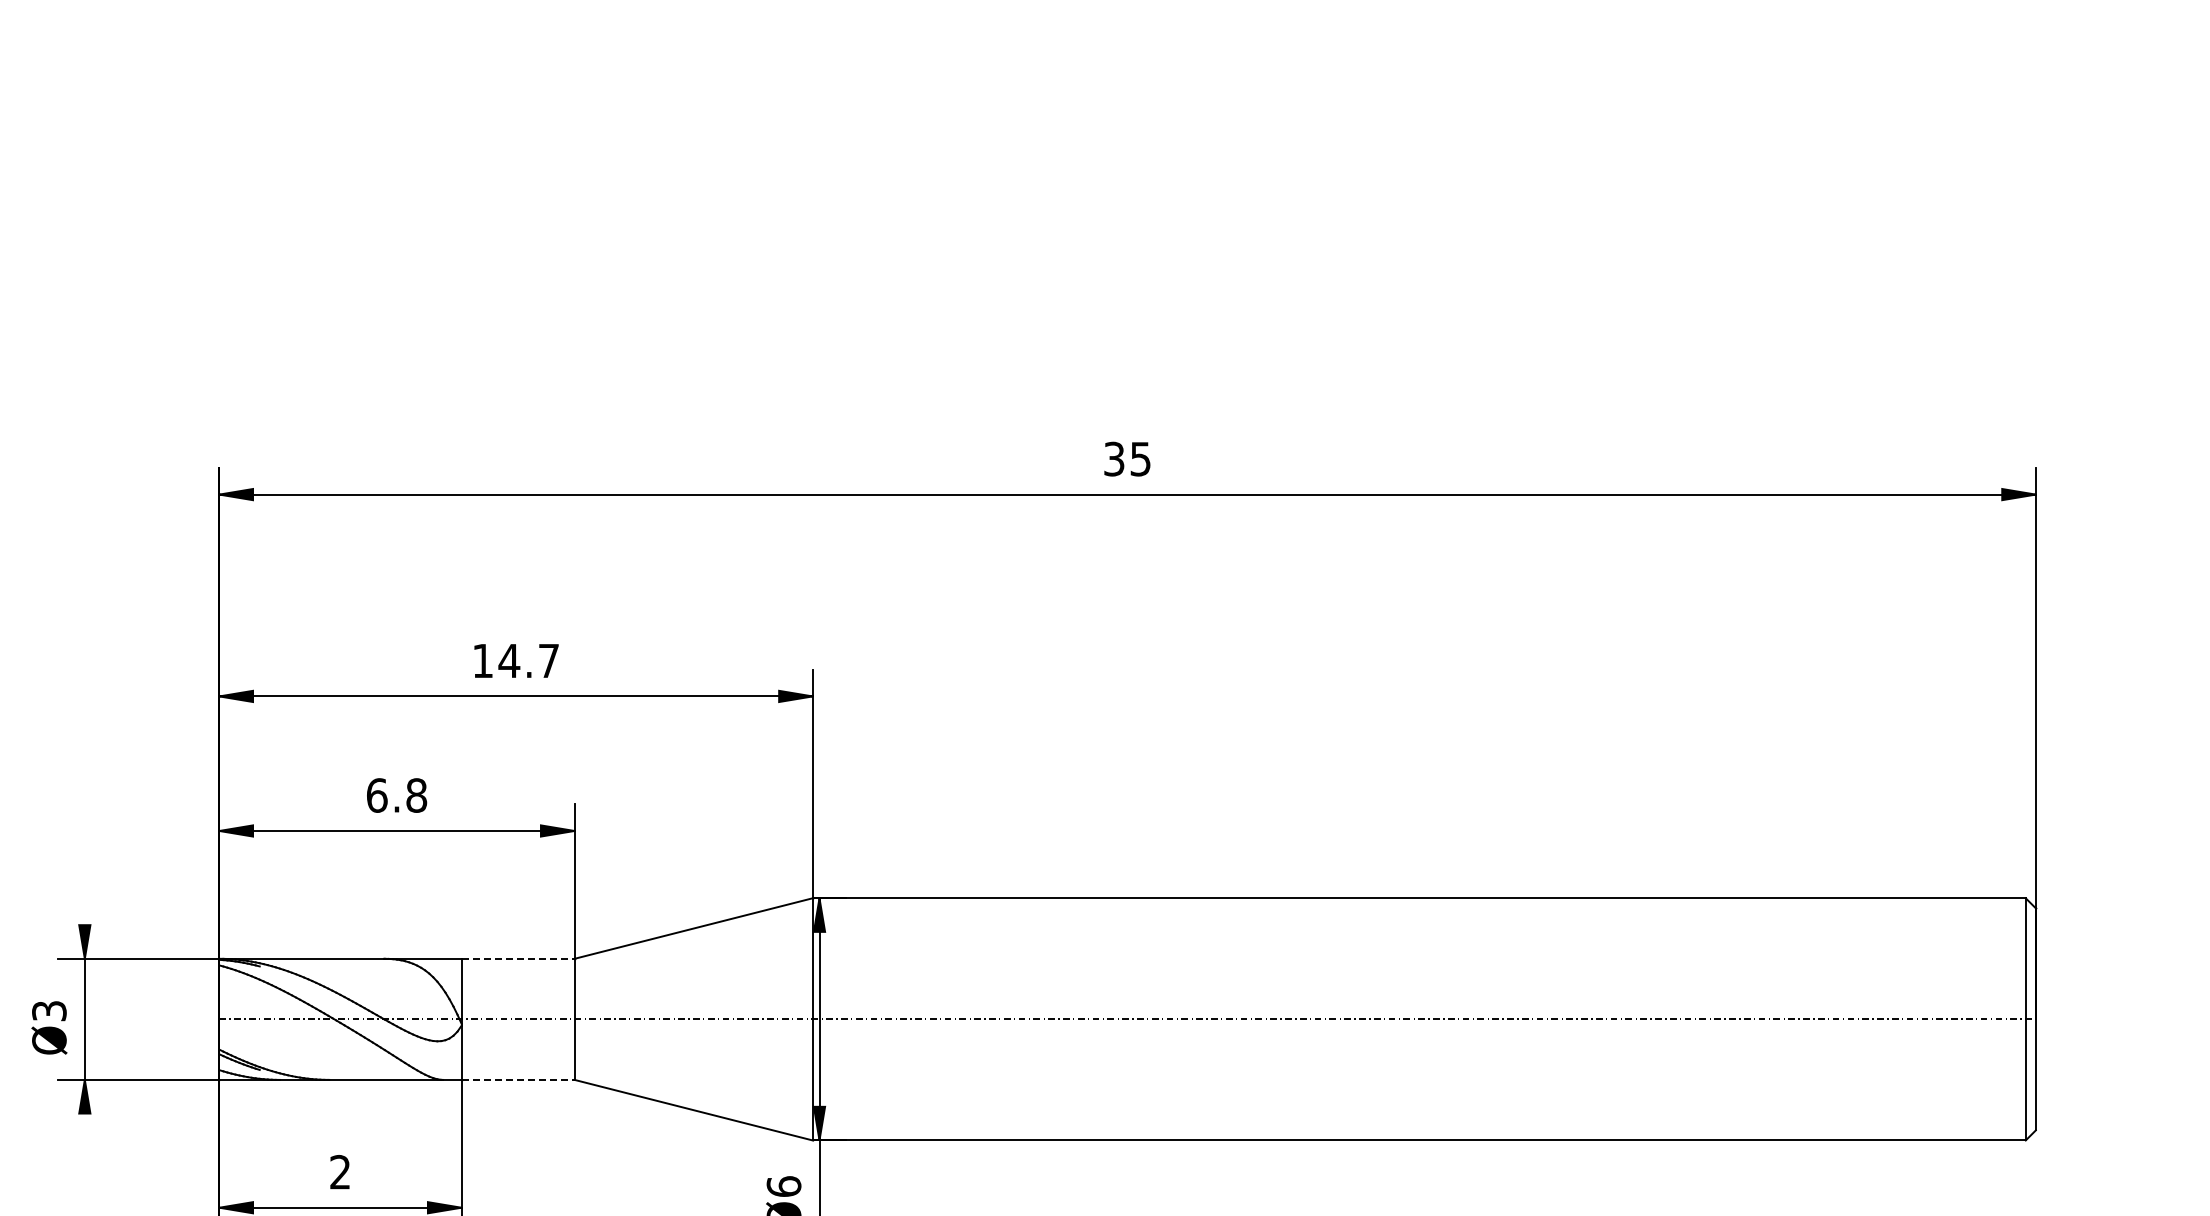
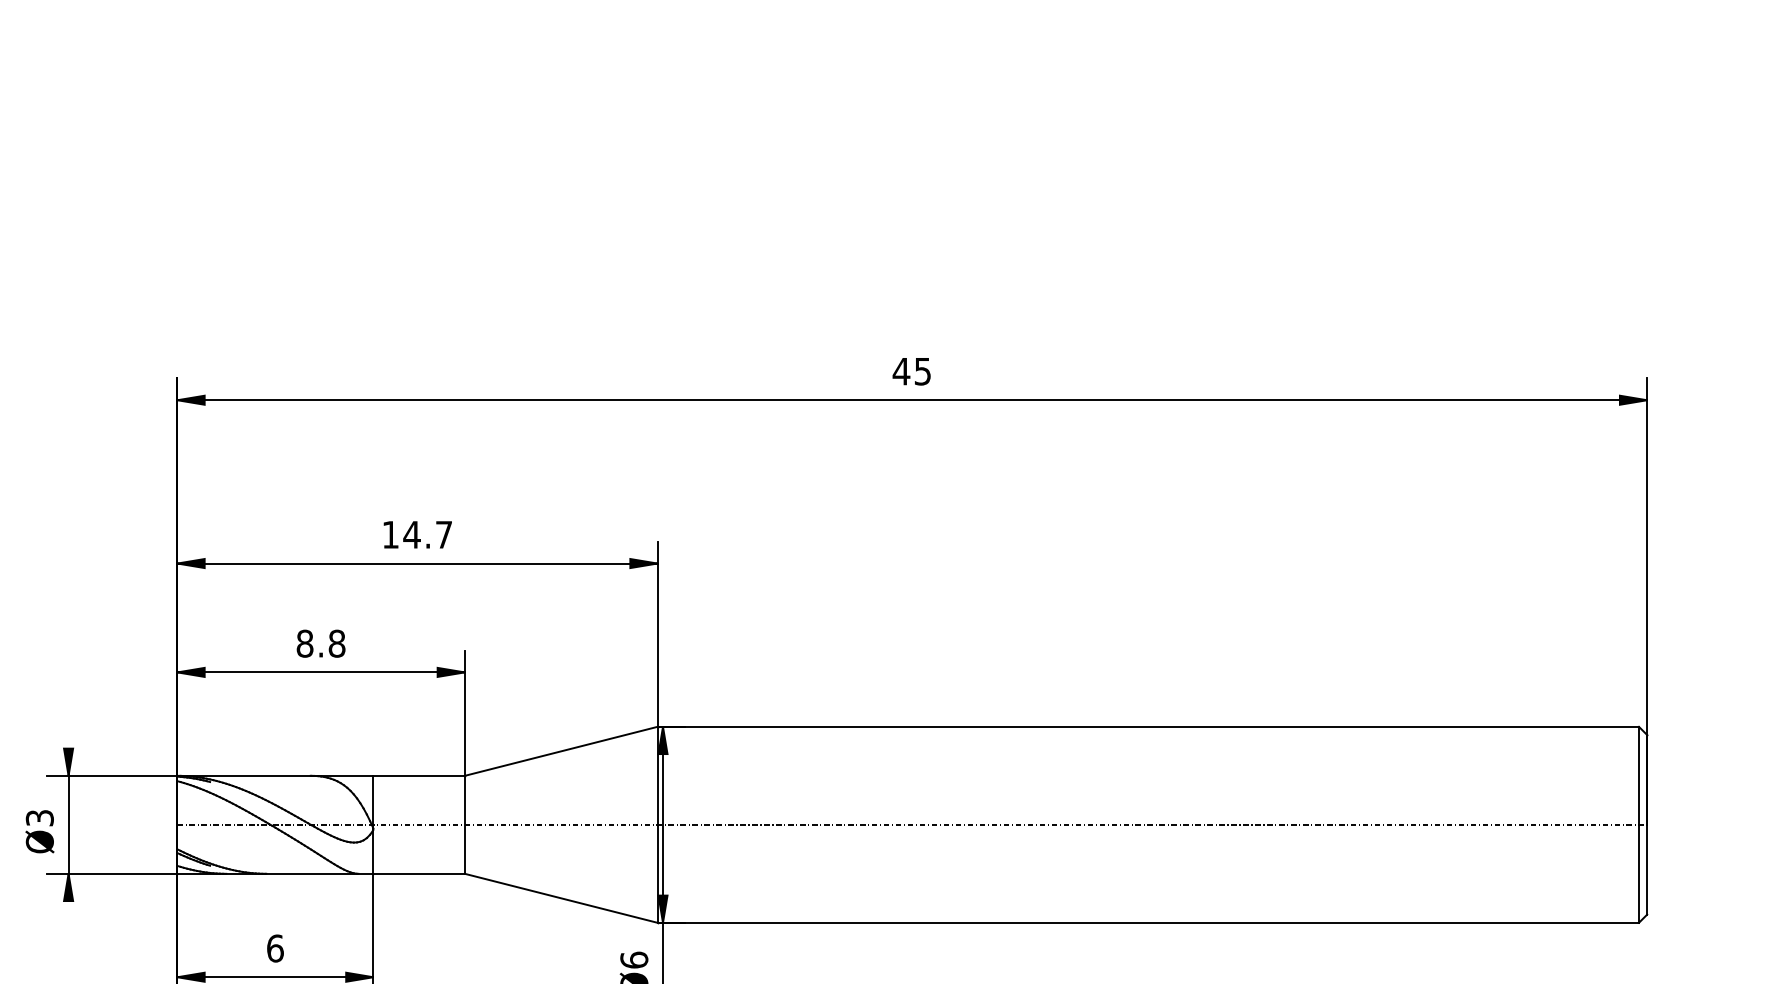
text: (1114, 458) -> (901, 371), 35 -> 45
text: (376, 795) -> (304, 643), 6.8 -> 8.8
line: (518, 958) -> (419, 775), dashed -> solid
line: (518, 1079) -> (419, 873), dashed -> solid
text: (340, 1171) -> (275, 947), 2 -> 6

